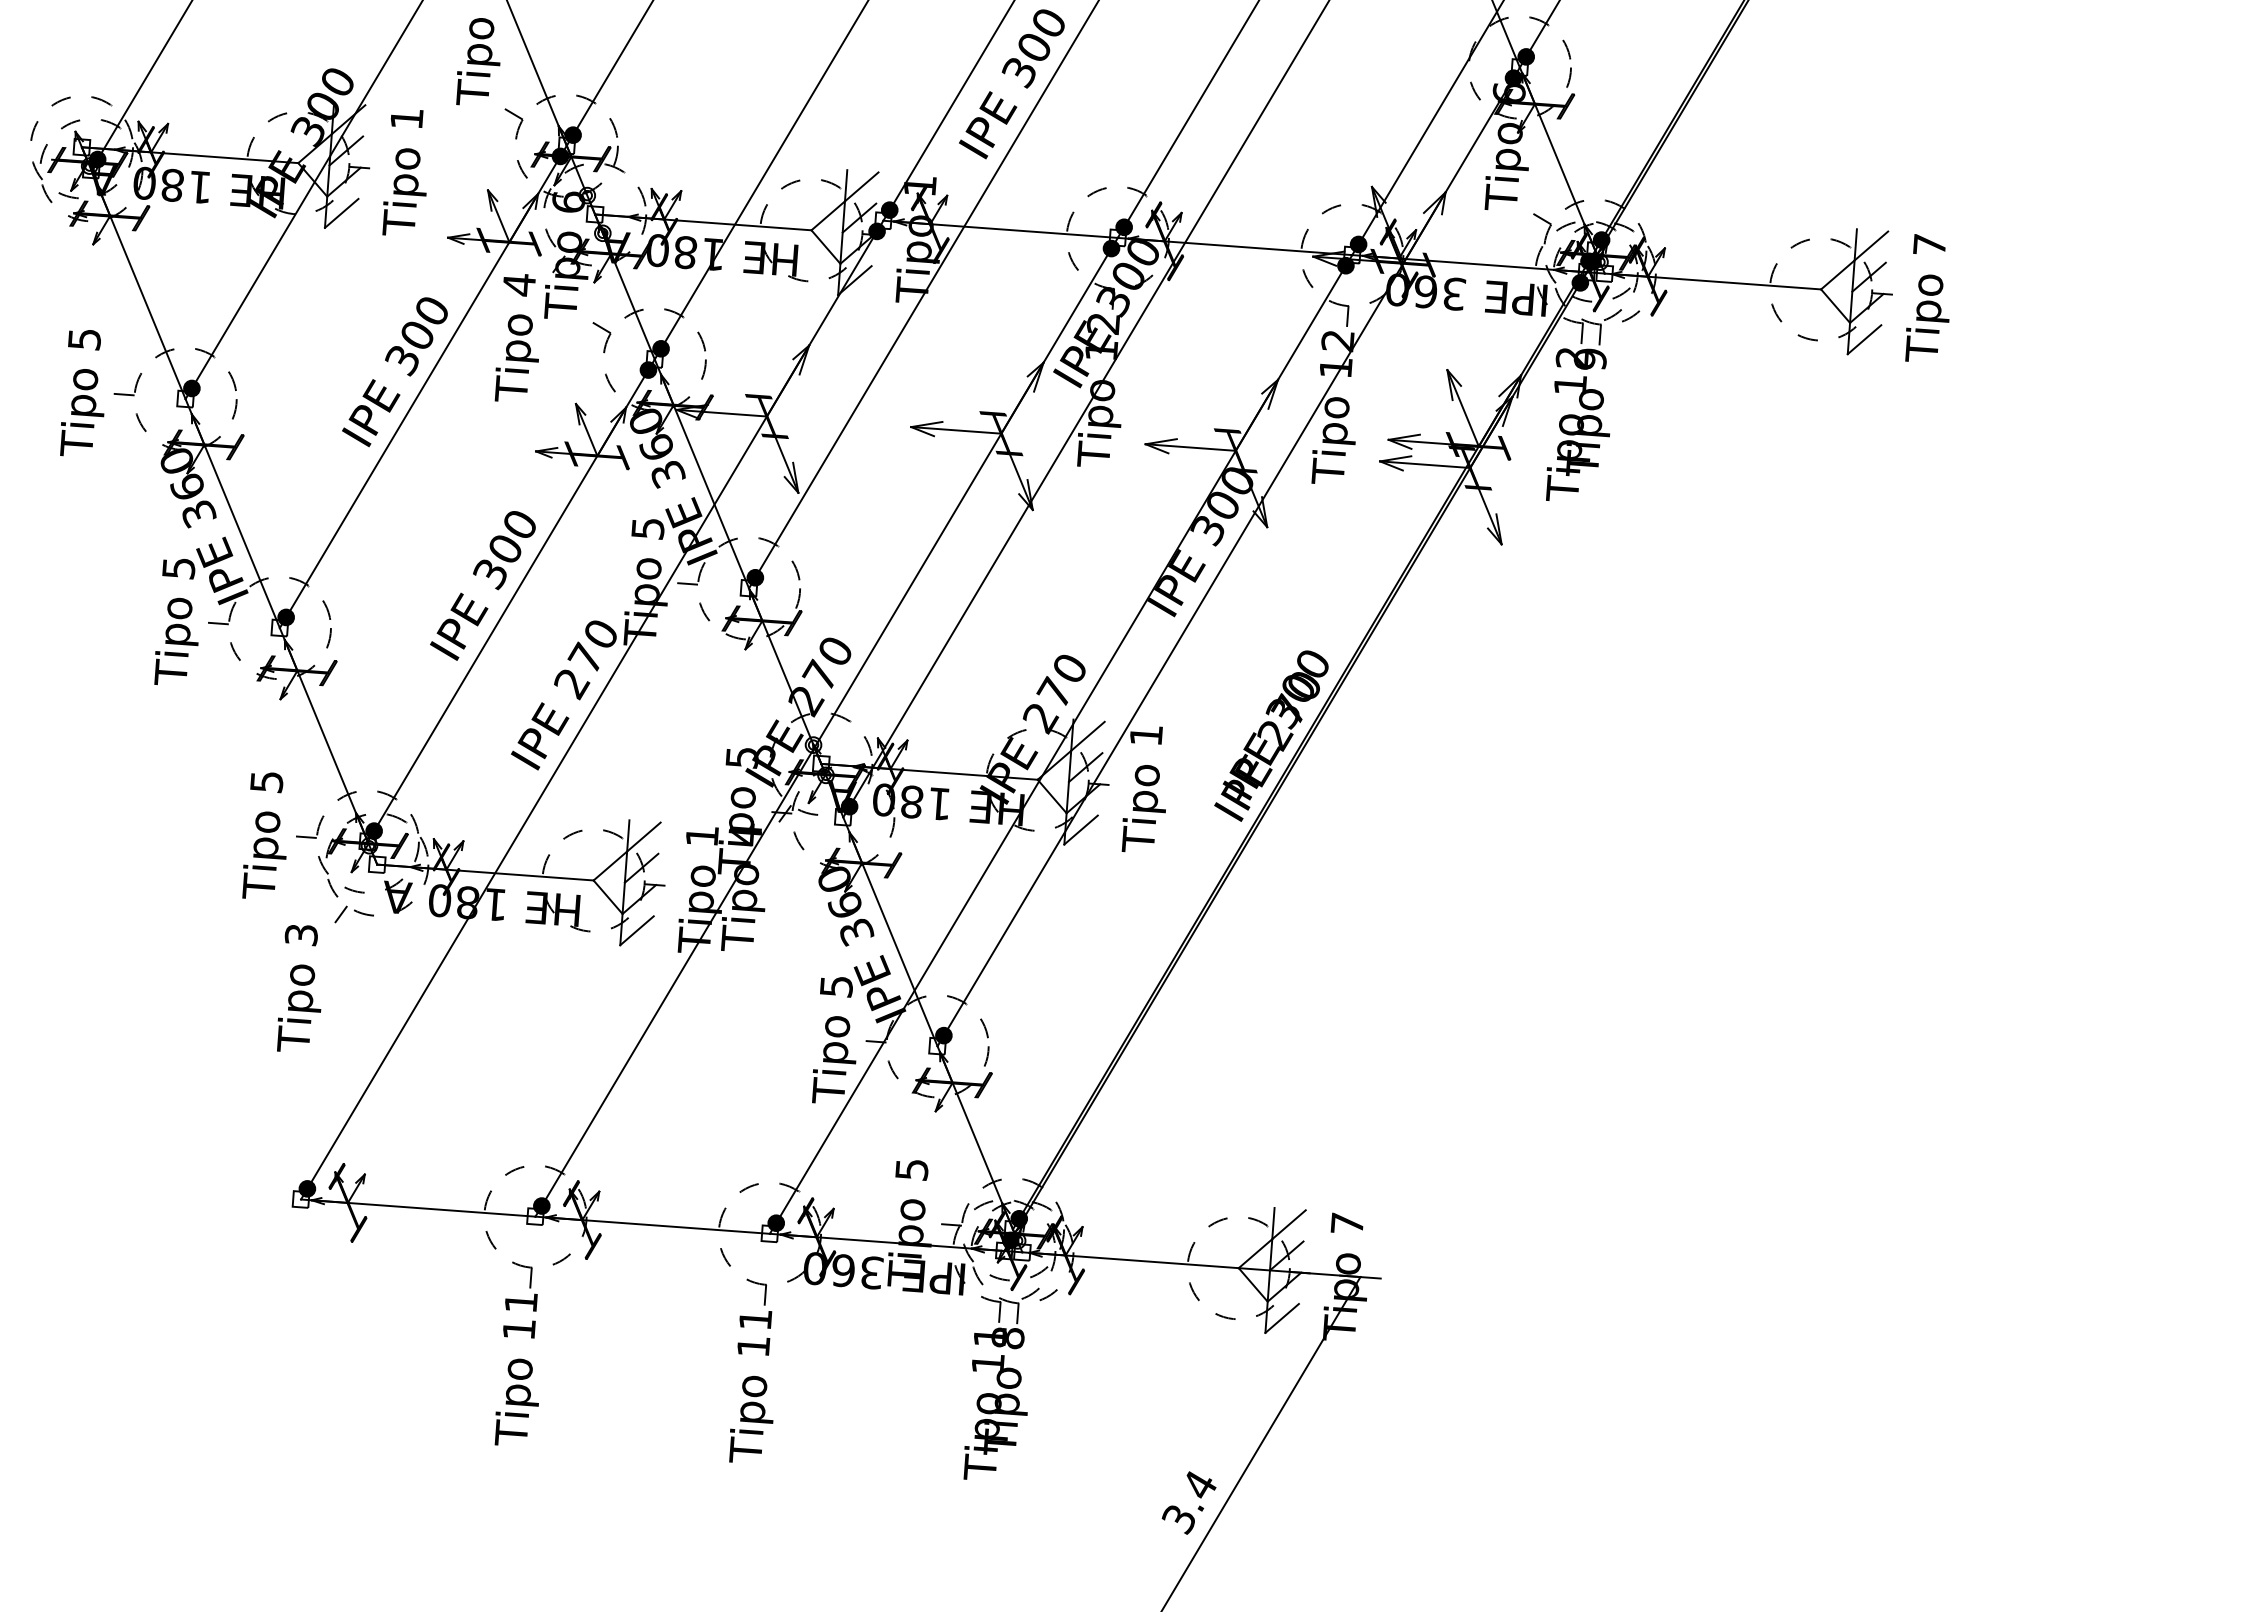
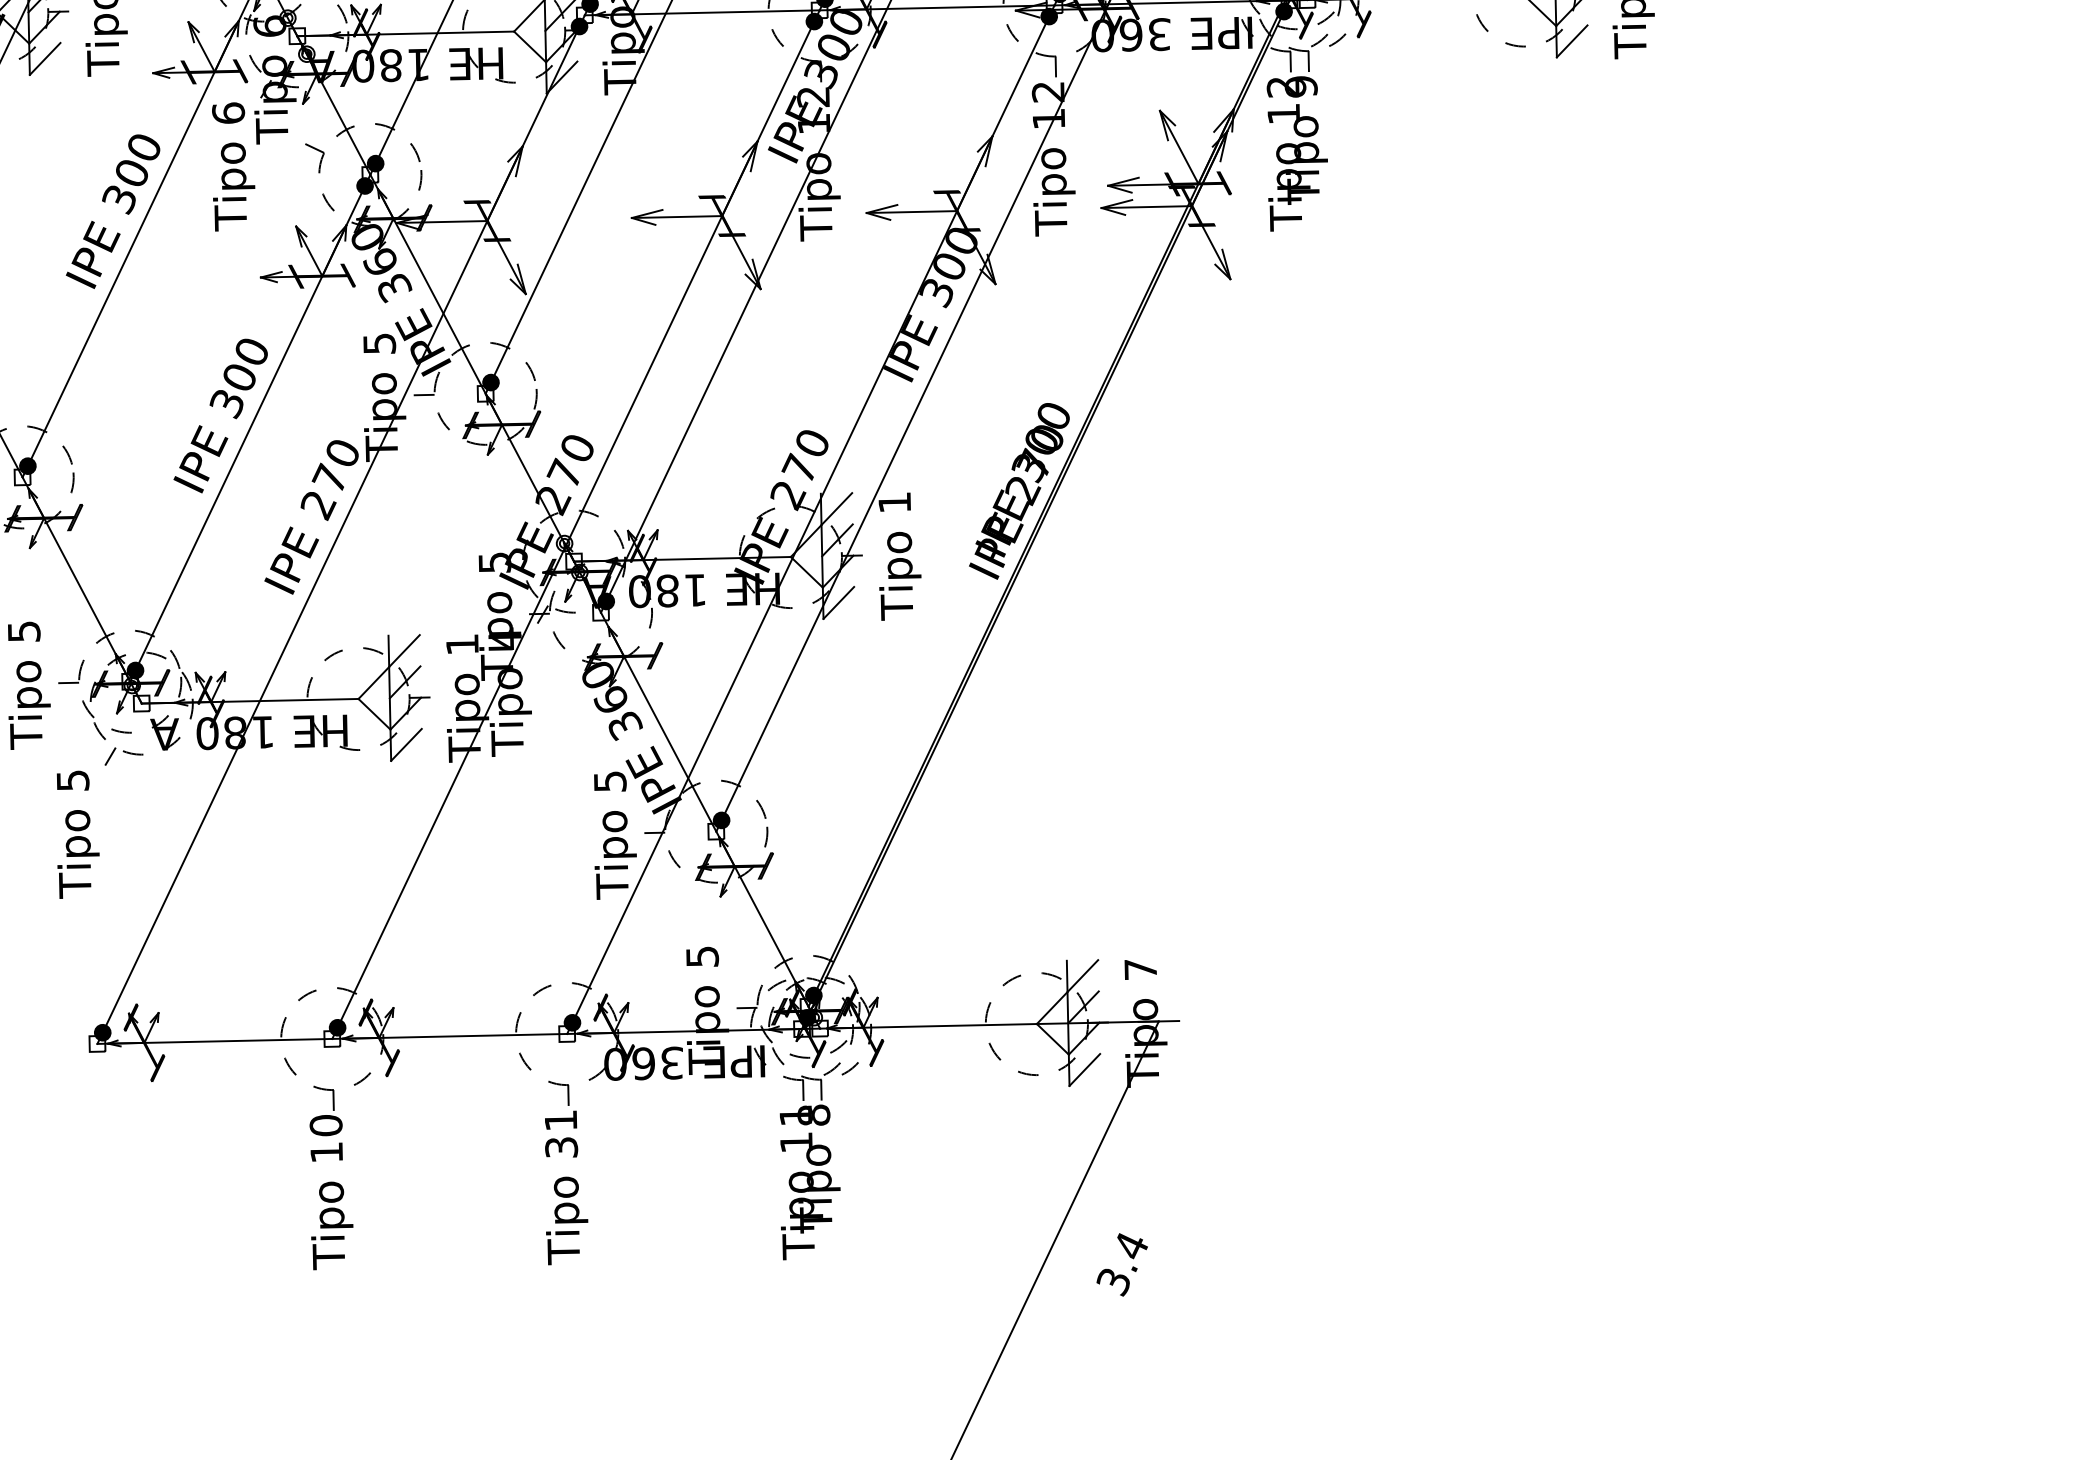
text: (519, 285) -> (228, 113), 4 -> 6
text: (300, 935) -> (72, 781), 3 -> 5
text: (520, 1302) -> (325, 1125), 11 -> 10
text: (753, 1346) -> (561, 1147), 11 -> 31
text: (1188, 1502) -> (1121, 1264), moved

